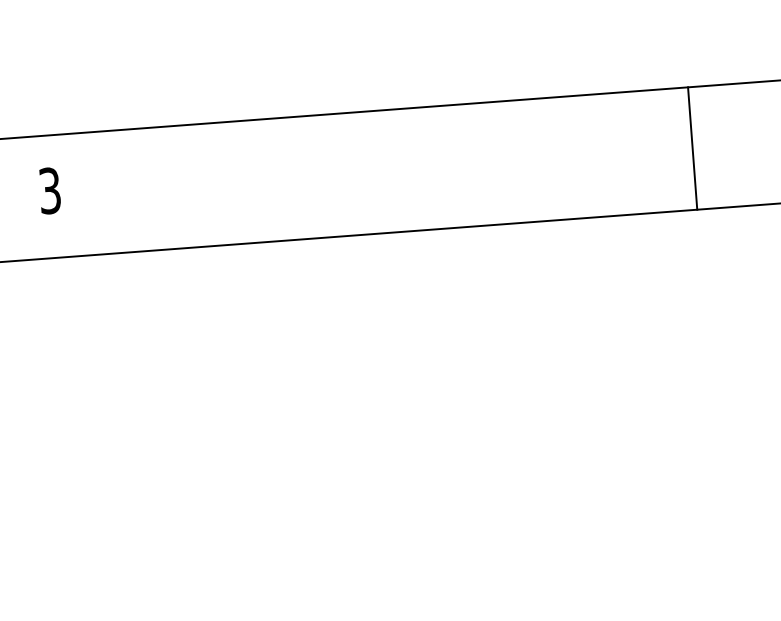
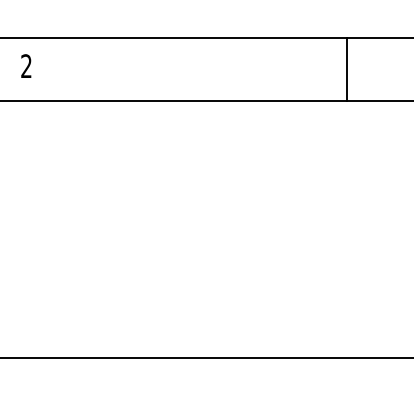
line: (693, 148) -> (347, 69), moved
text: (50, 191) -> (26, 66), 3 -> 2

